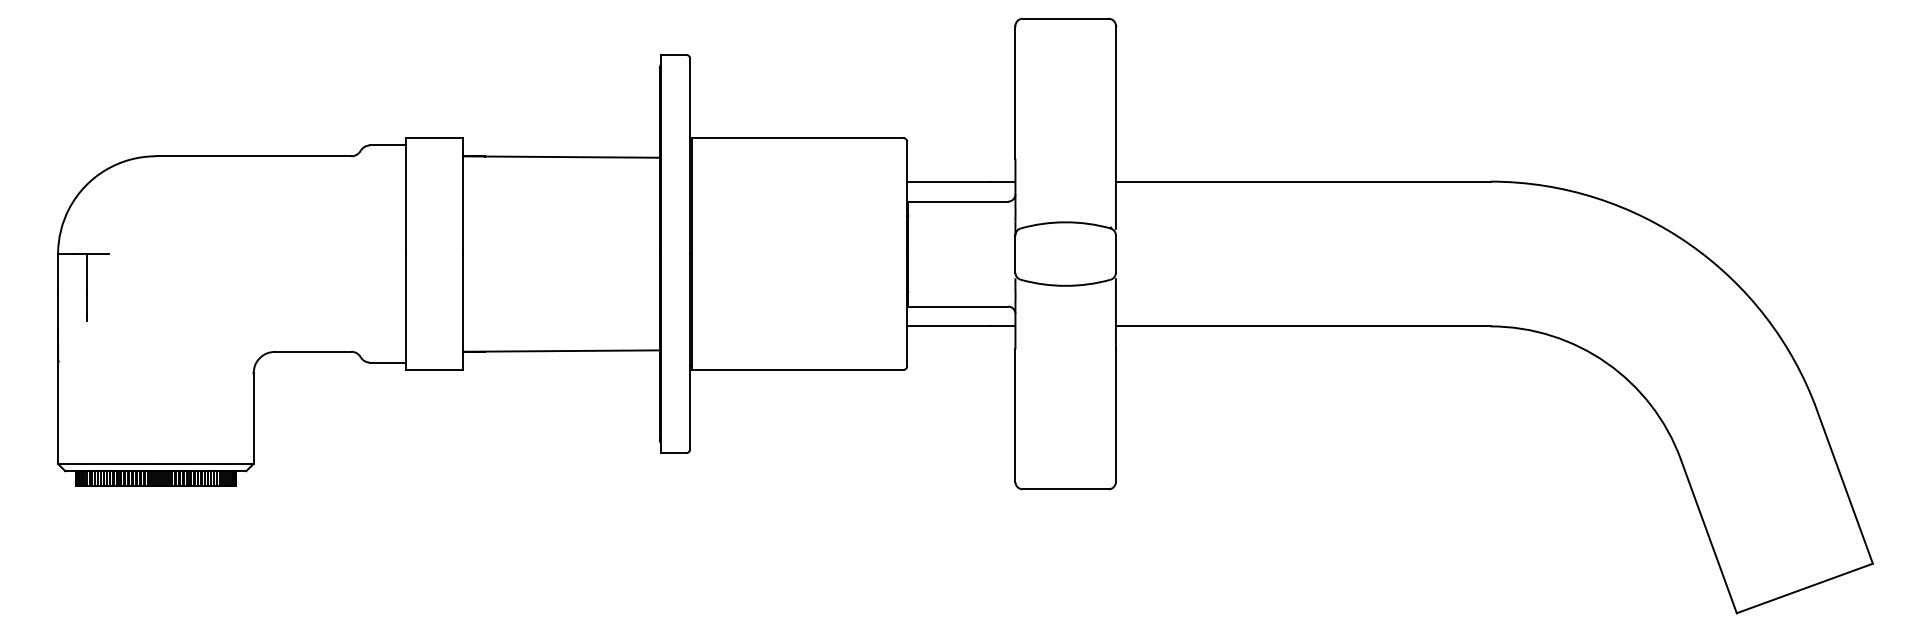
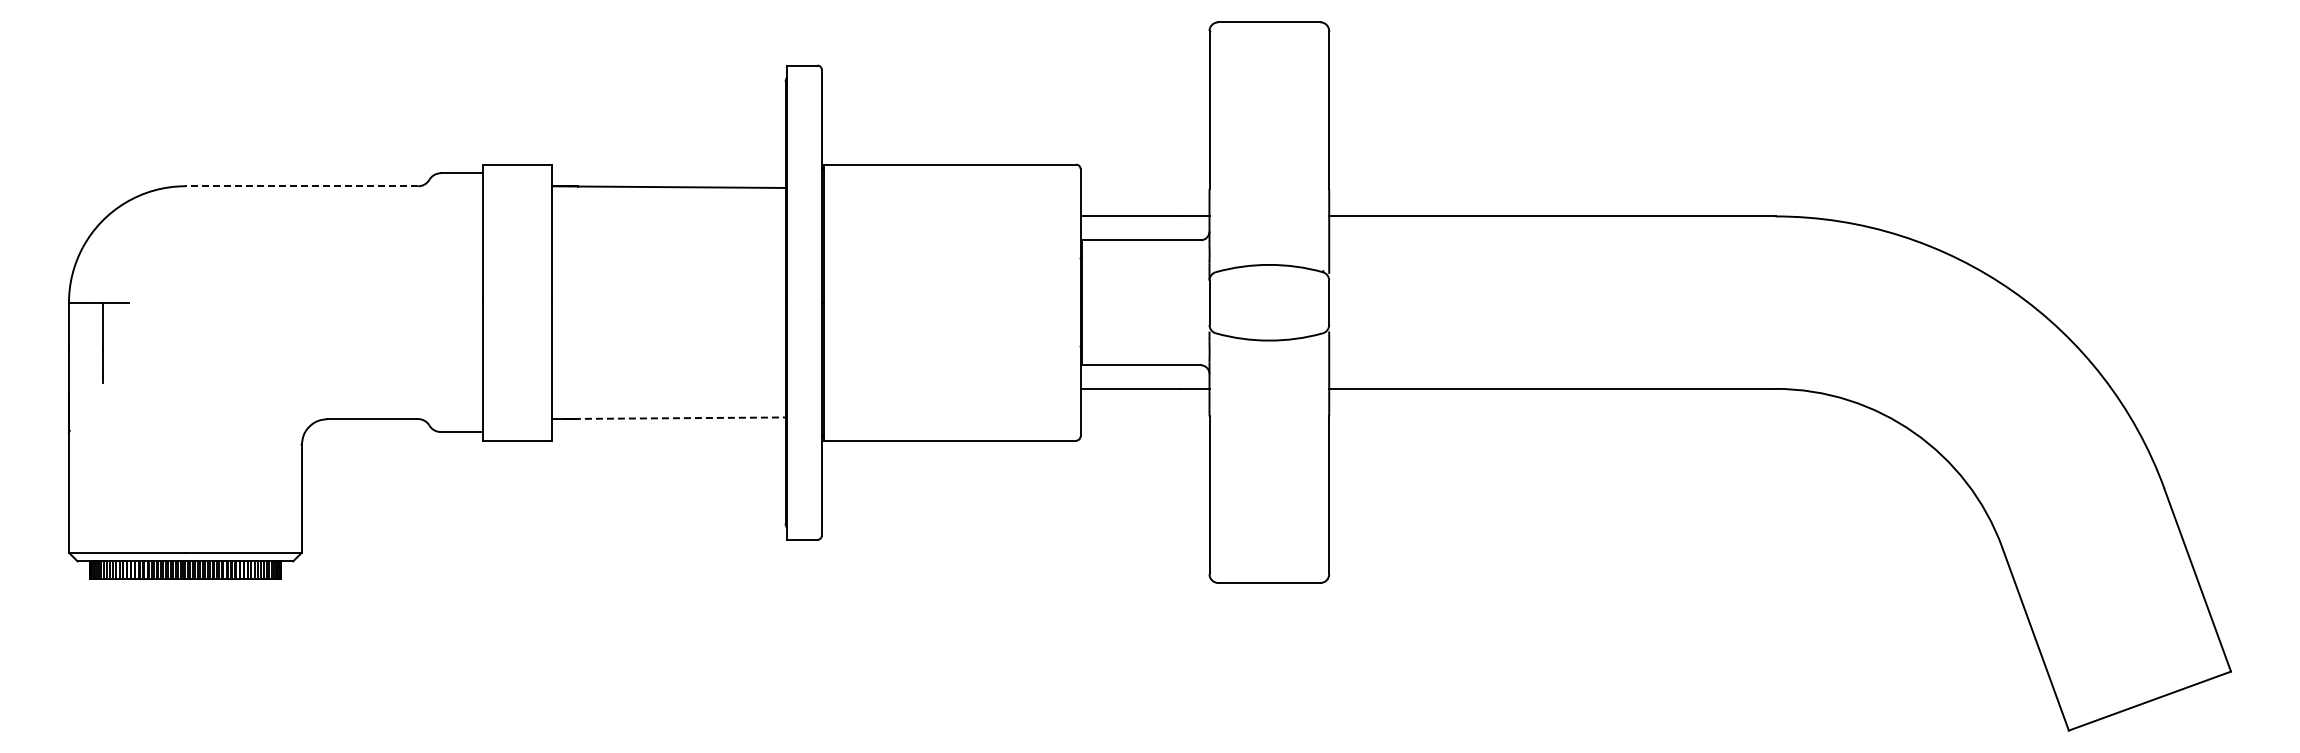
line: (253, 156) -> (301, 186), solid -> dashed
line: (561, 351) -> (668, 418), solid -> dashed

